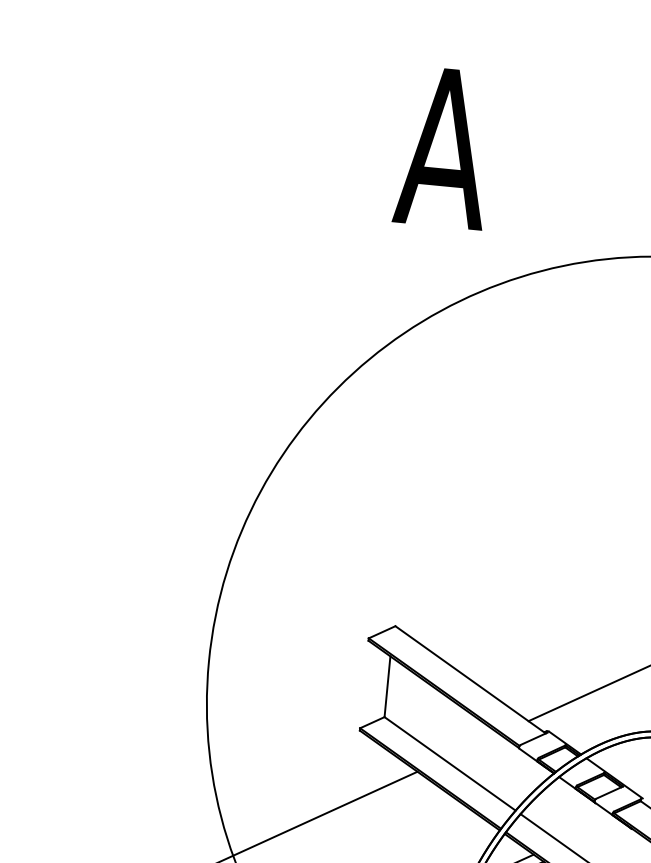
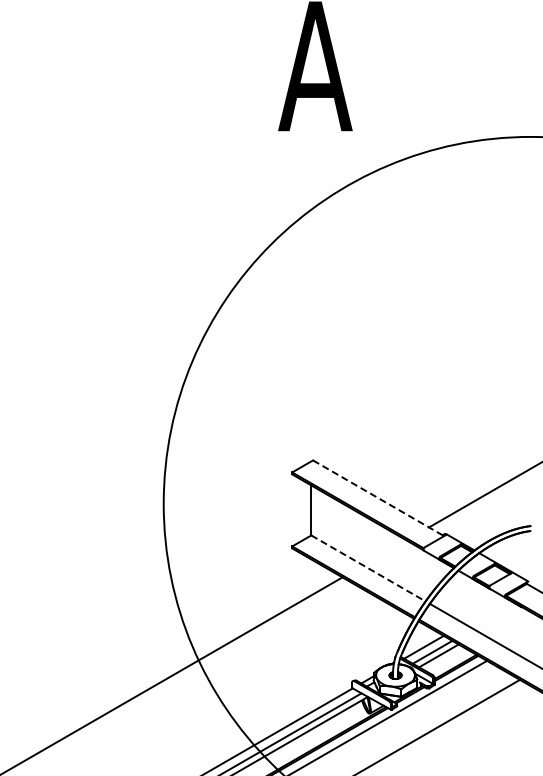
line: (470, 680) -> (378, 498), solid -> dashed
line: (450, 763) -> (368, 568), solid -> dashed

